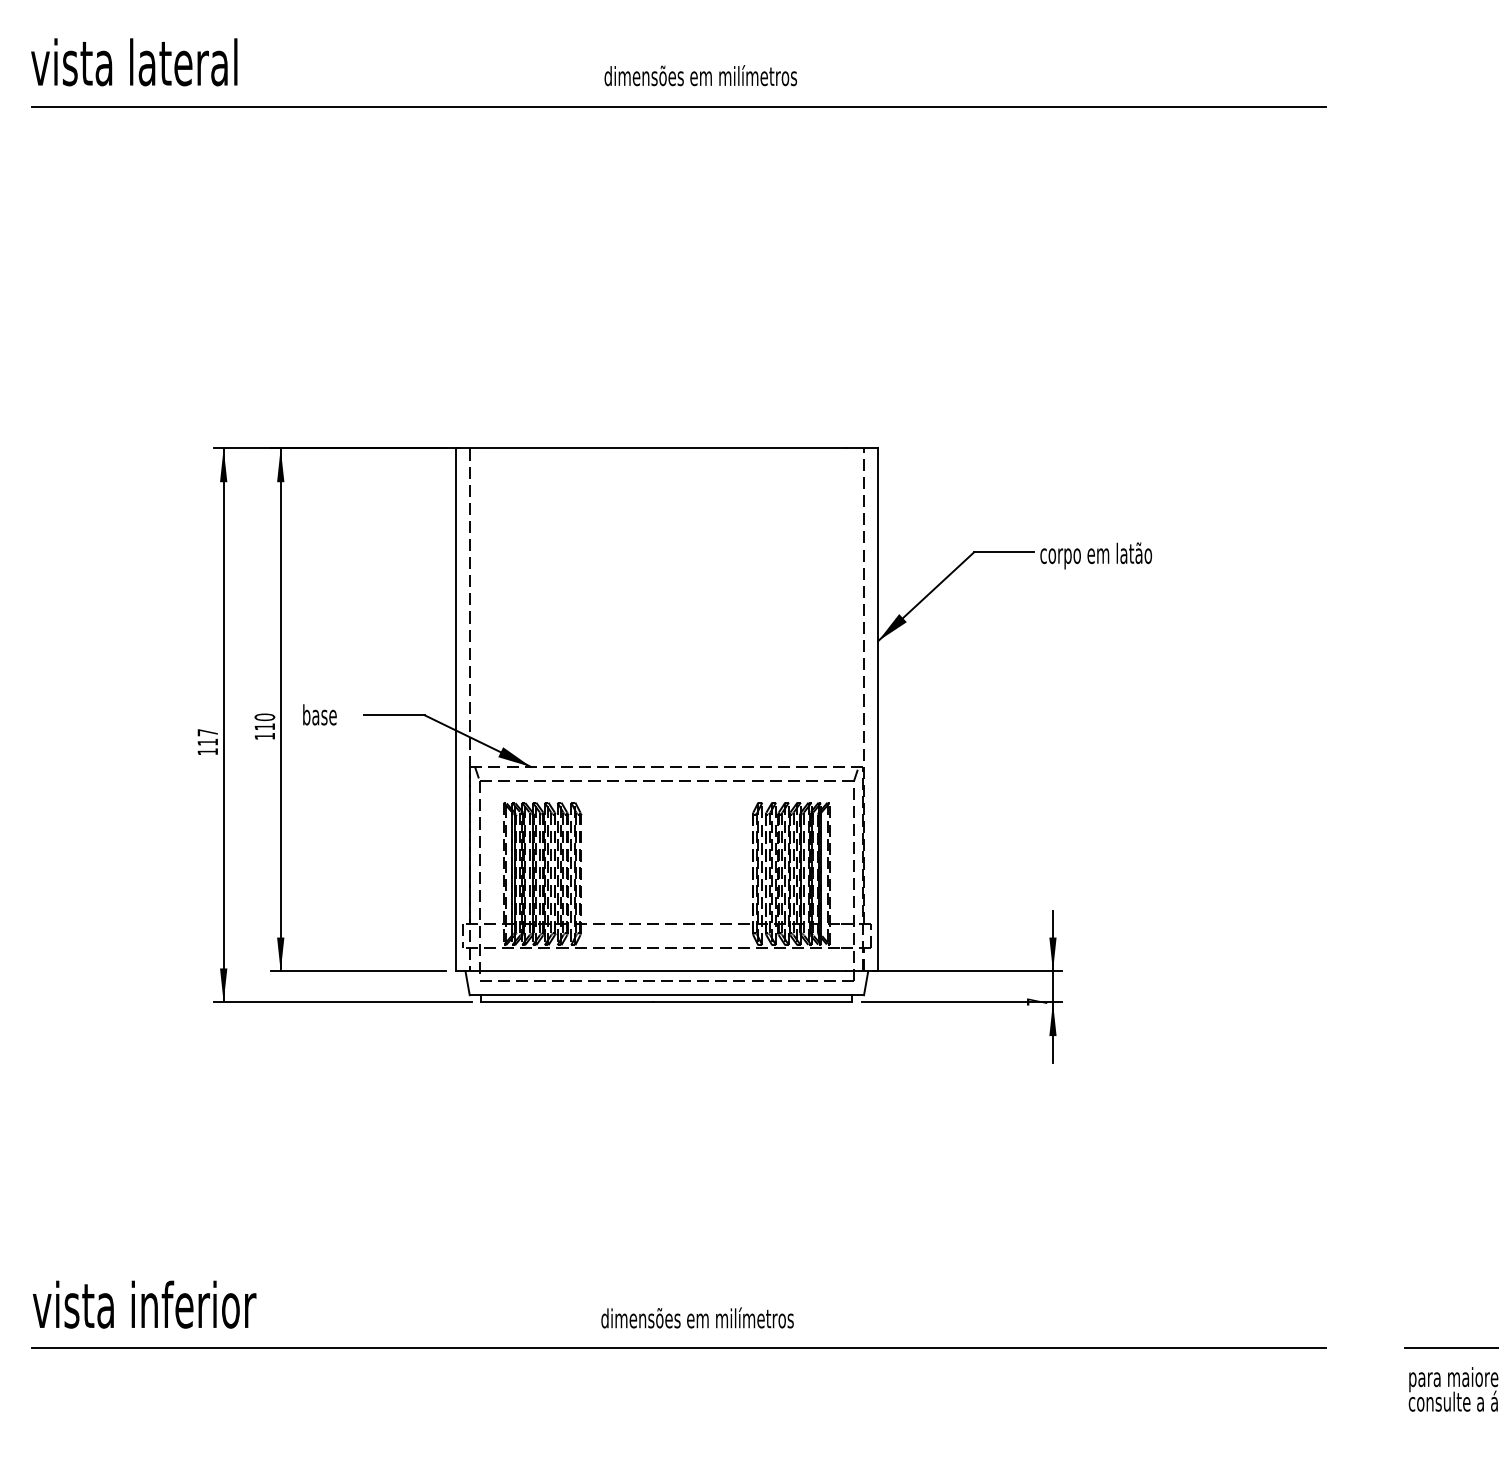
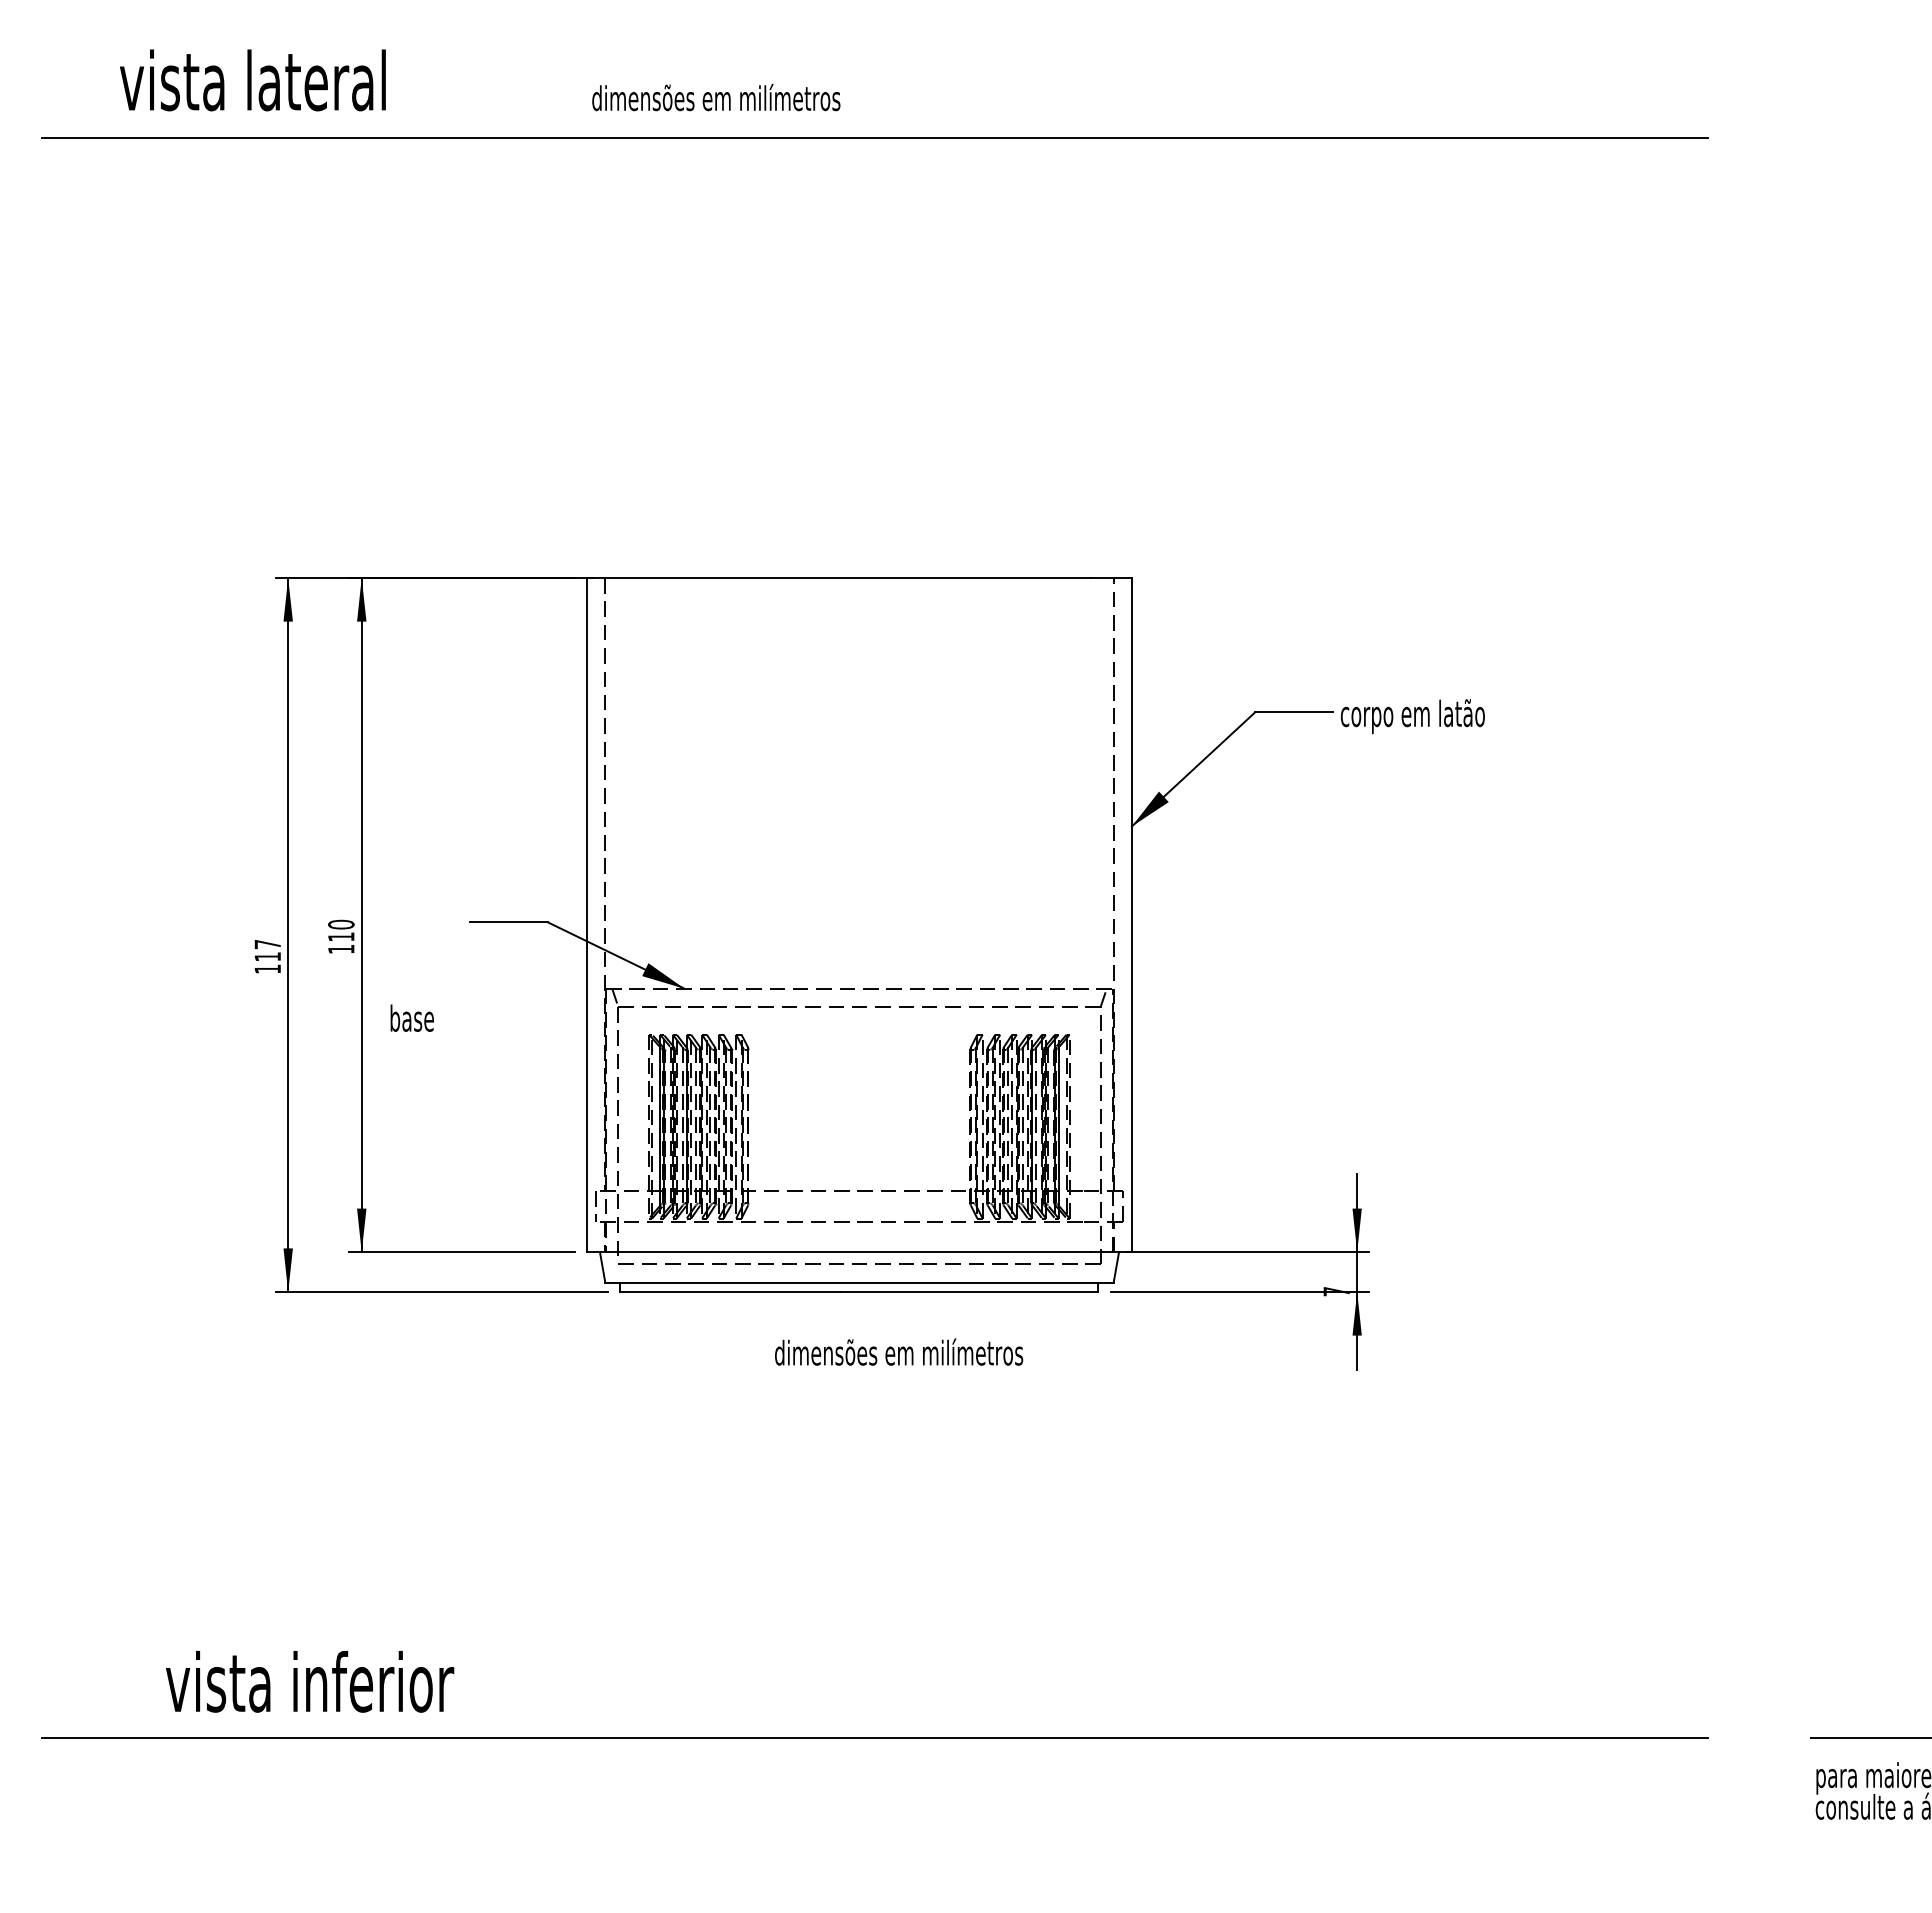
text: (134, 62) -> (253, 80), moved
text: (700, 75) -> (715, 97), moved
text: (319, 714) -> (411, 1017), moved
text: (144, 1304) -> (309, 1681), moved
text: (697, 1317) -> (898, 1351), moved

